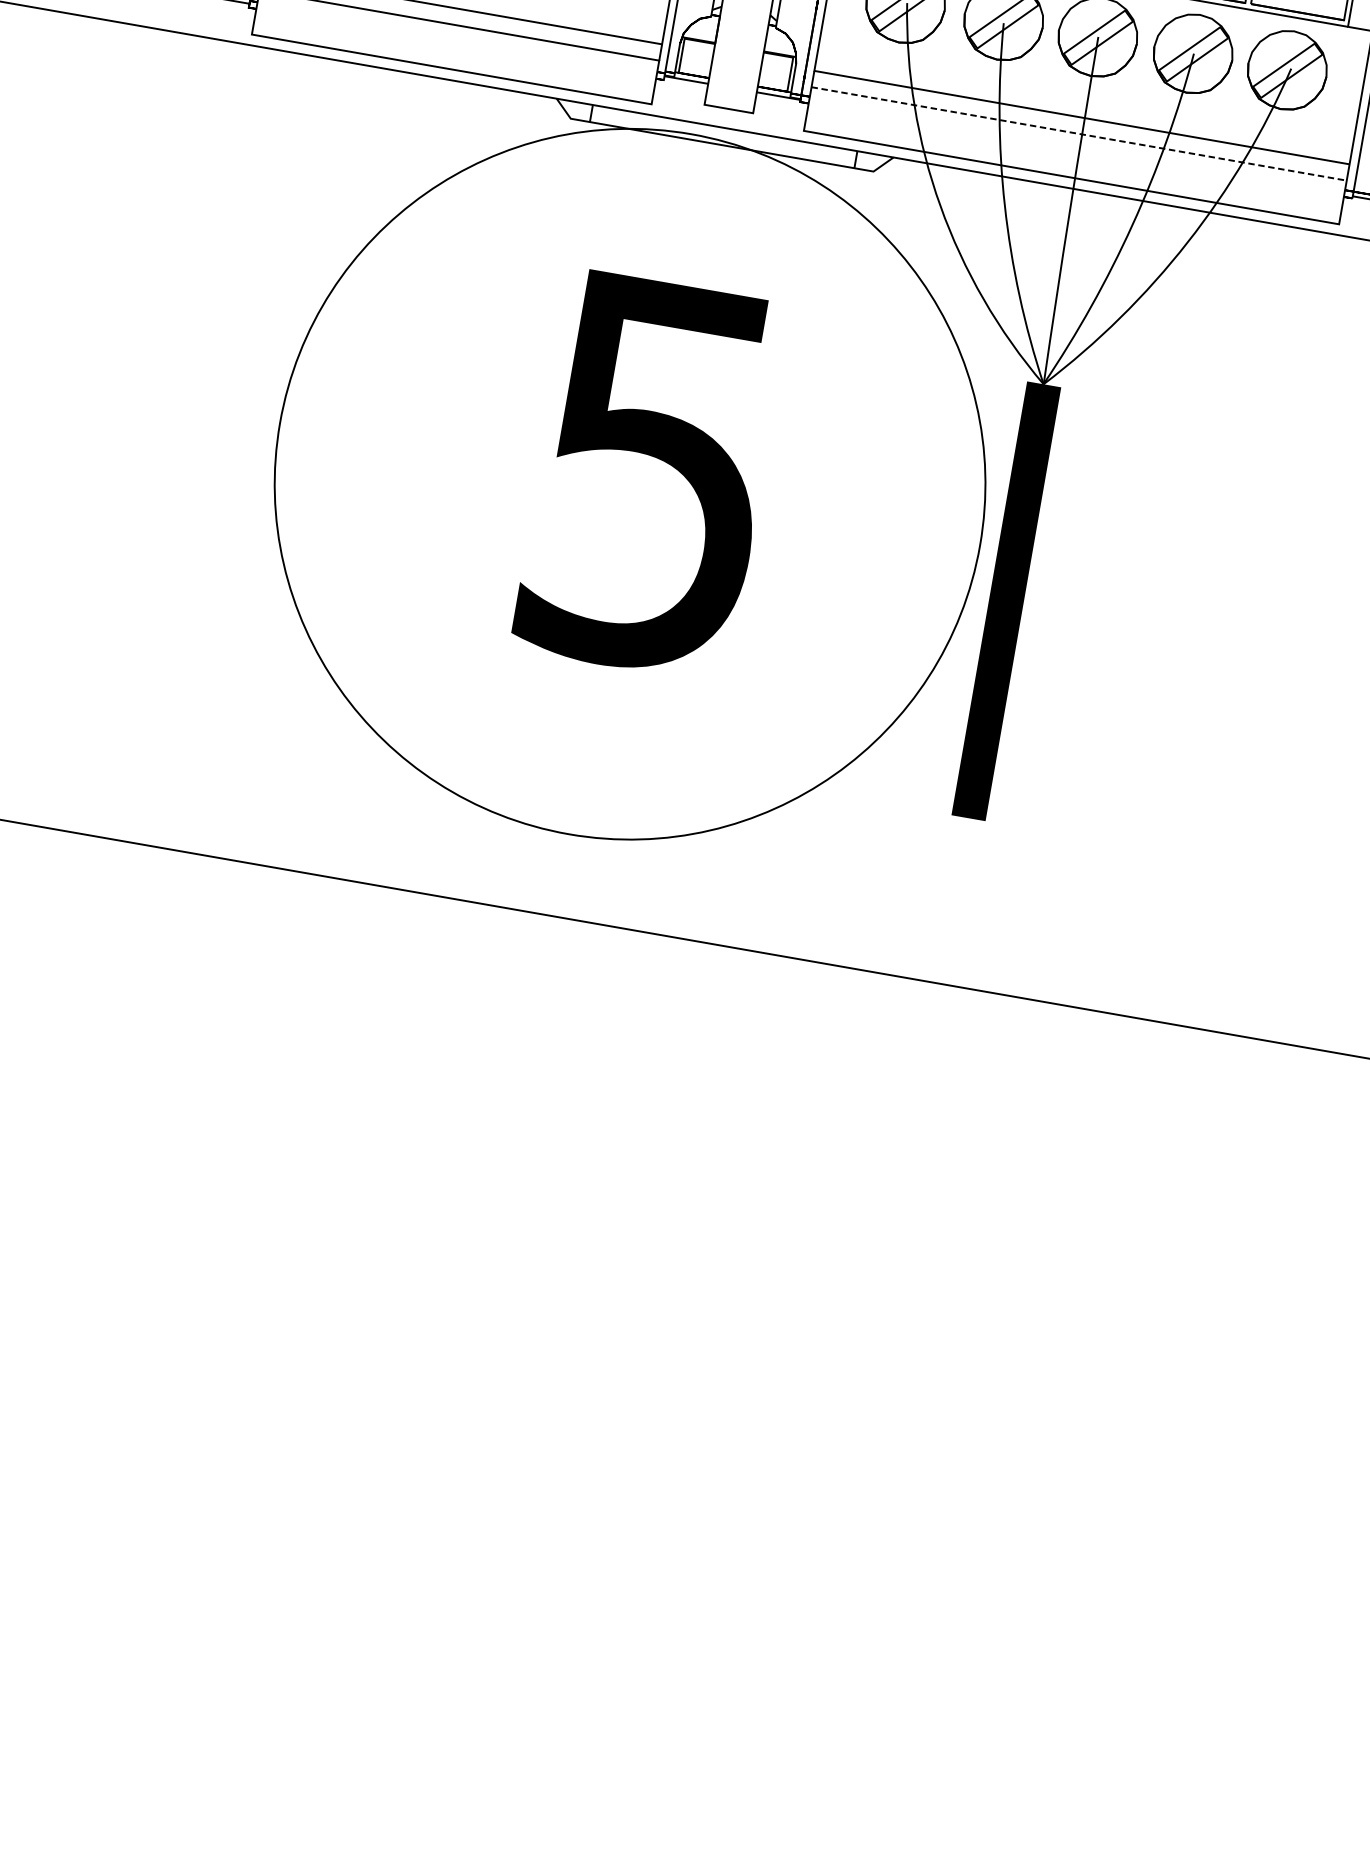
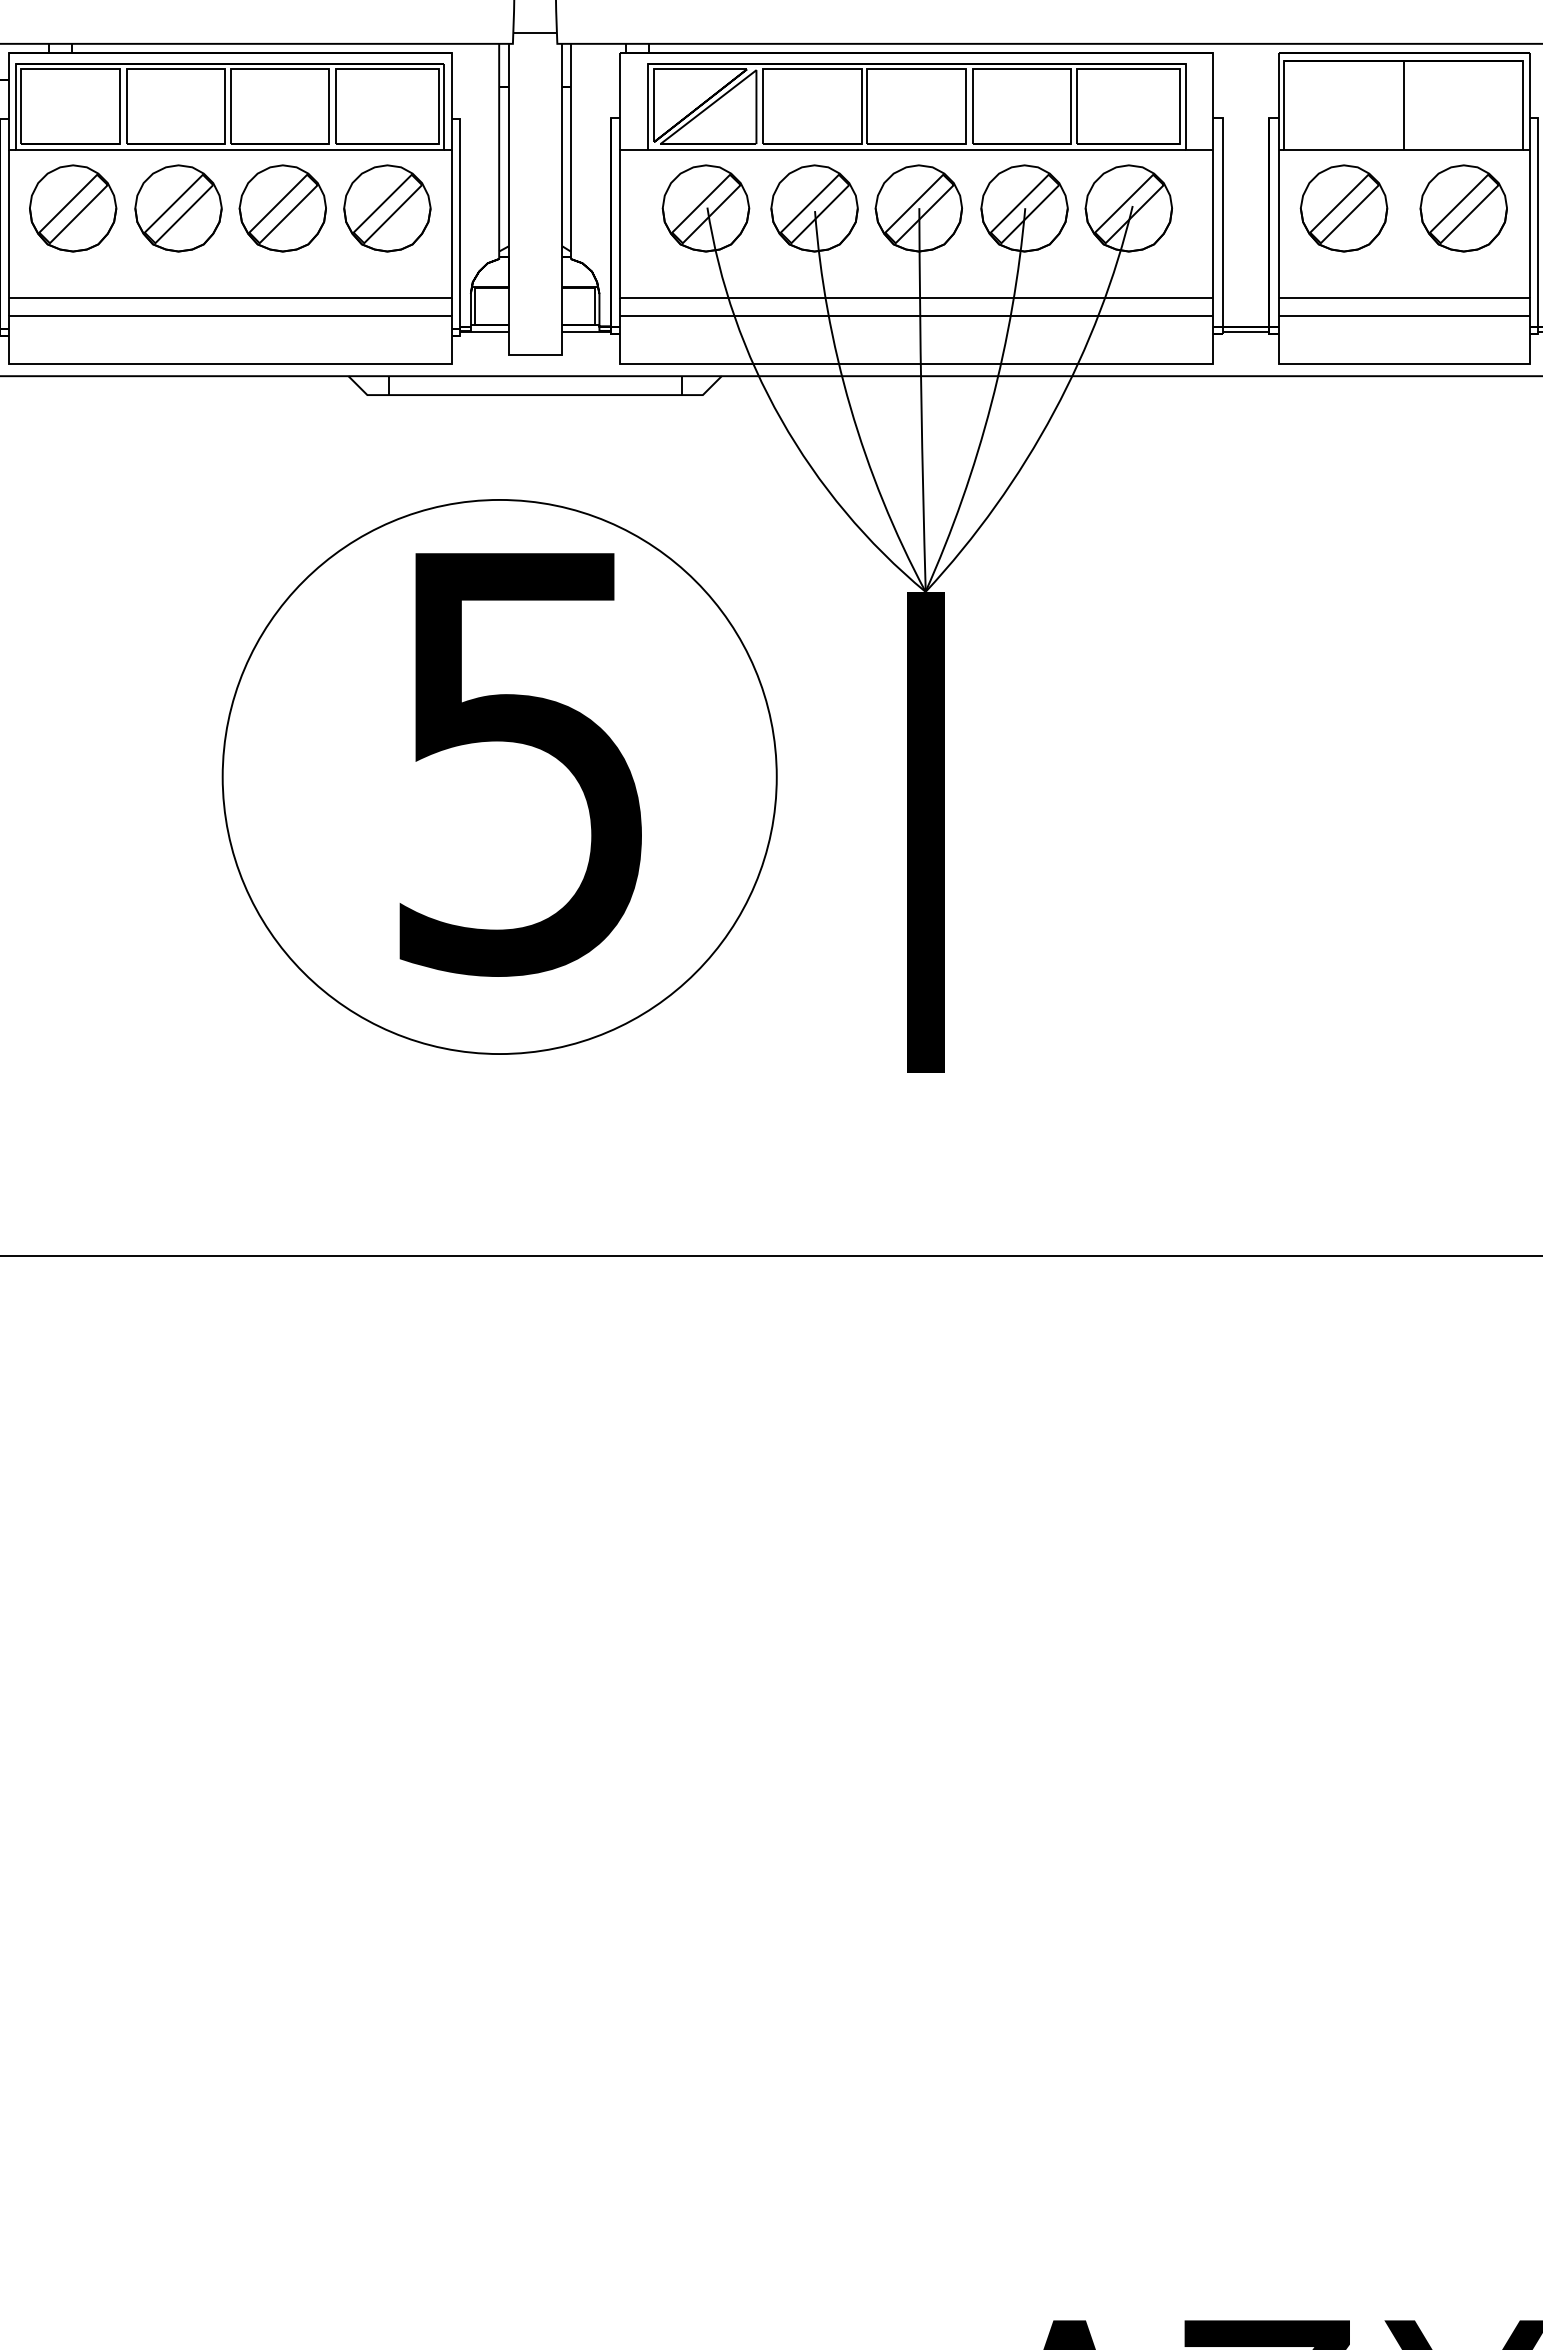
line: (1078, 134) -> (916, 316), dashed -> solid
circle: (629, 483) -> (499, 776), size x0.71

